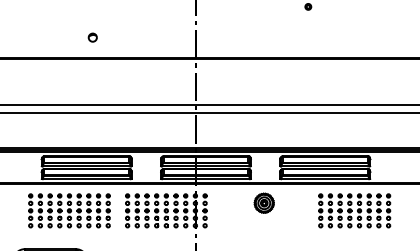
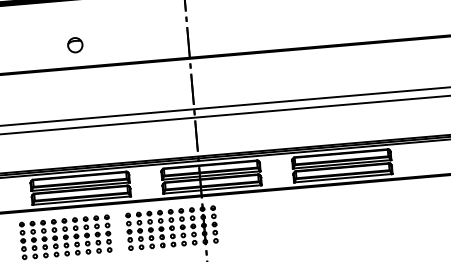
part: (92, 37) -> (74, 44), size x1.6
part: (263, 202) -> (277, 209), removed
part: (354, 210) -> (378, 210), removed

